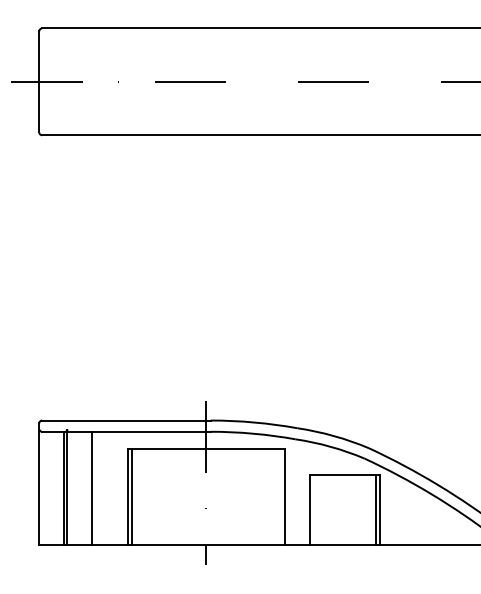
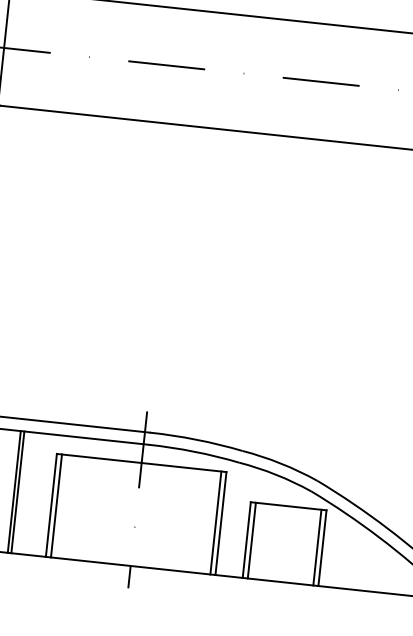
line: (95, 487) -> (17, 491), added
line: (280, 496) -> (216, 522), added
line: (314, 509) -> (251, 540), added

